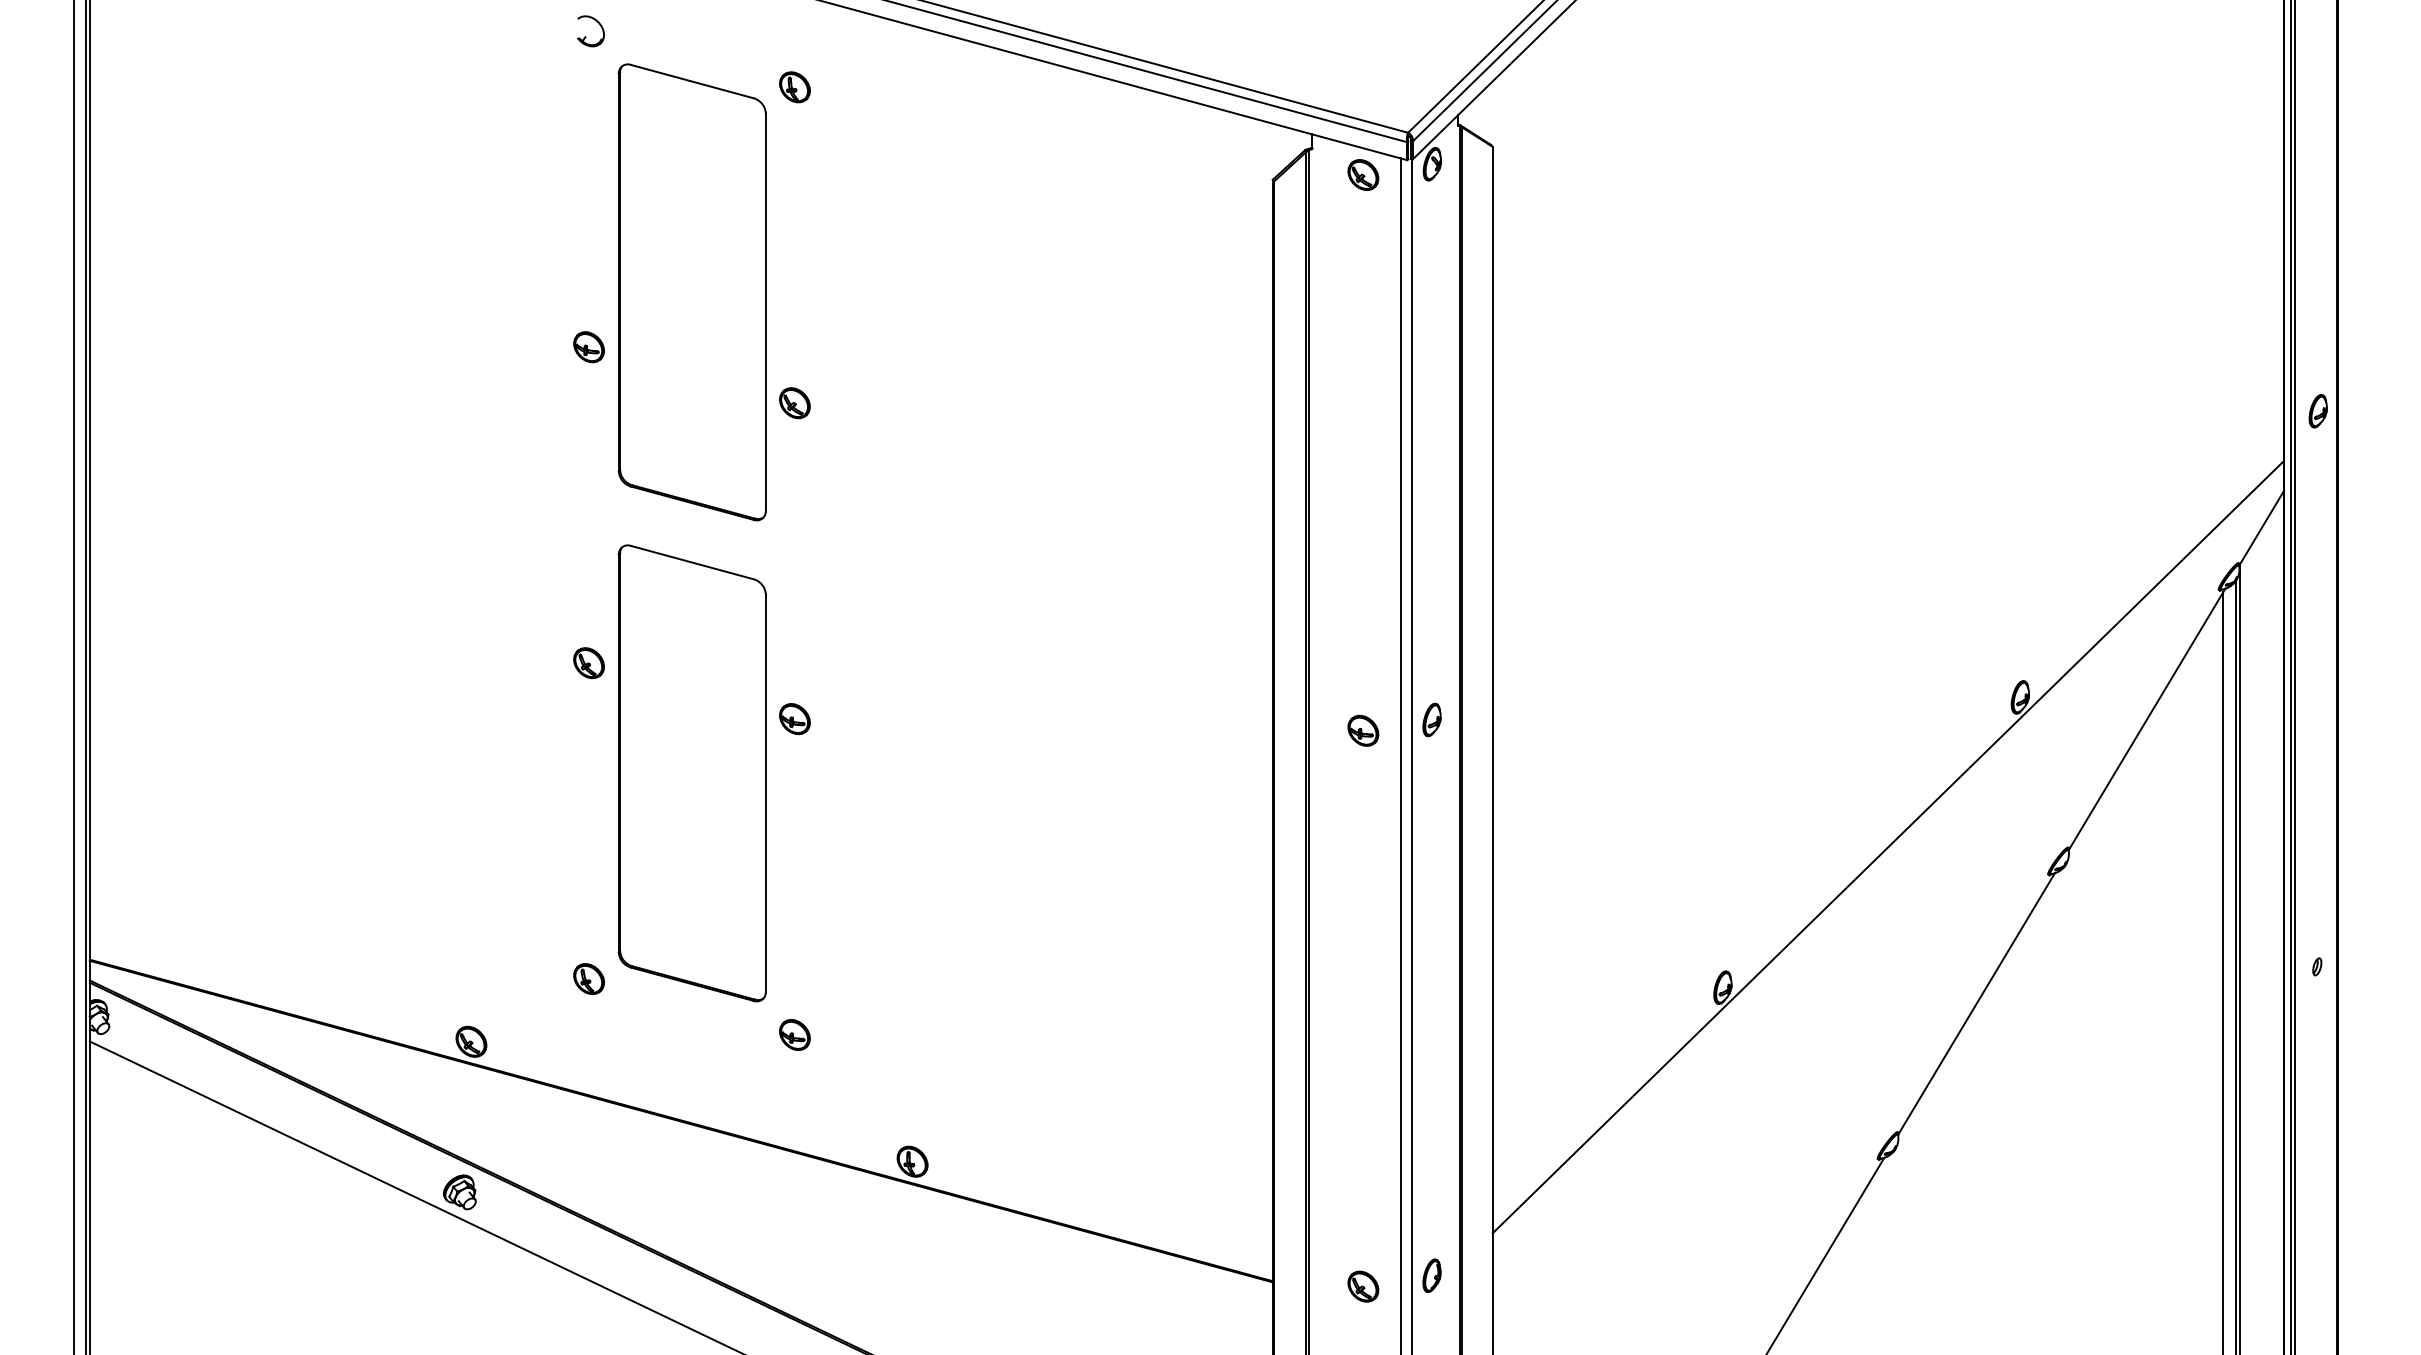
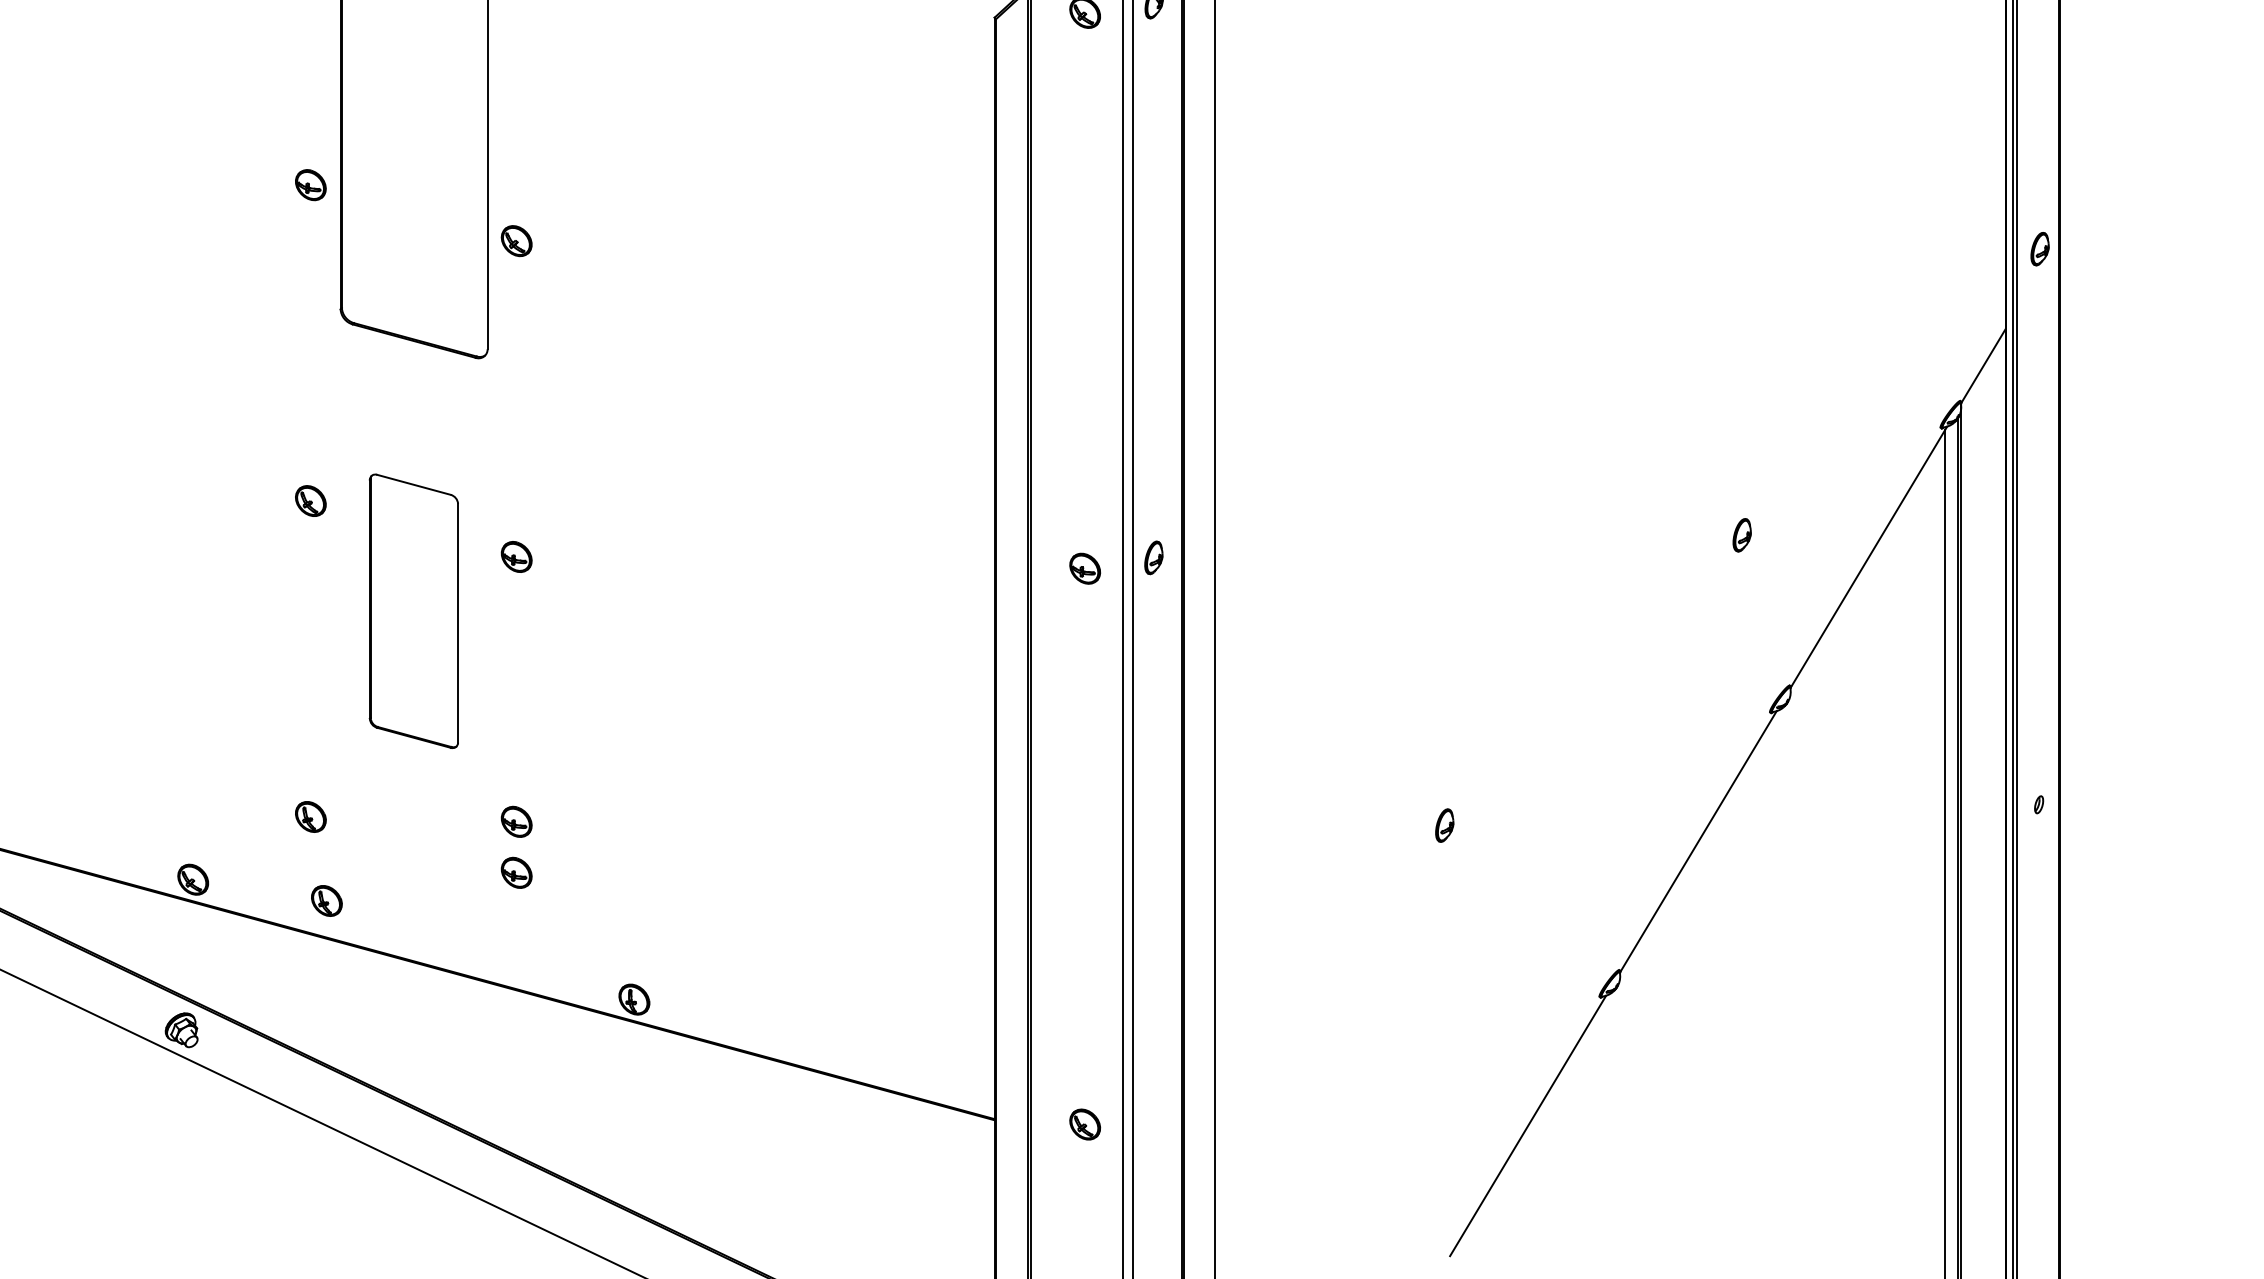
part: (691, 773) -> (413, 611), size x0.6
line: (1887, 847) -> (1609, 685), removed
part: (794, 983) -> (516, 821), added
part: (605, 1063) -> (327, 901), added
part: (1431, 1275) -> (1153, 1113), removed

